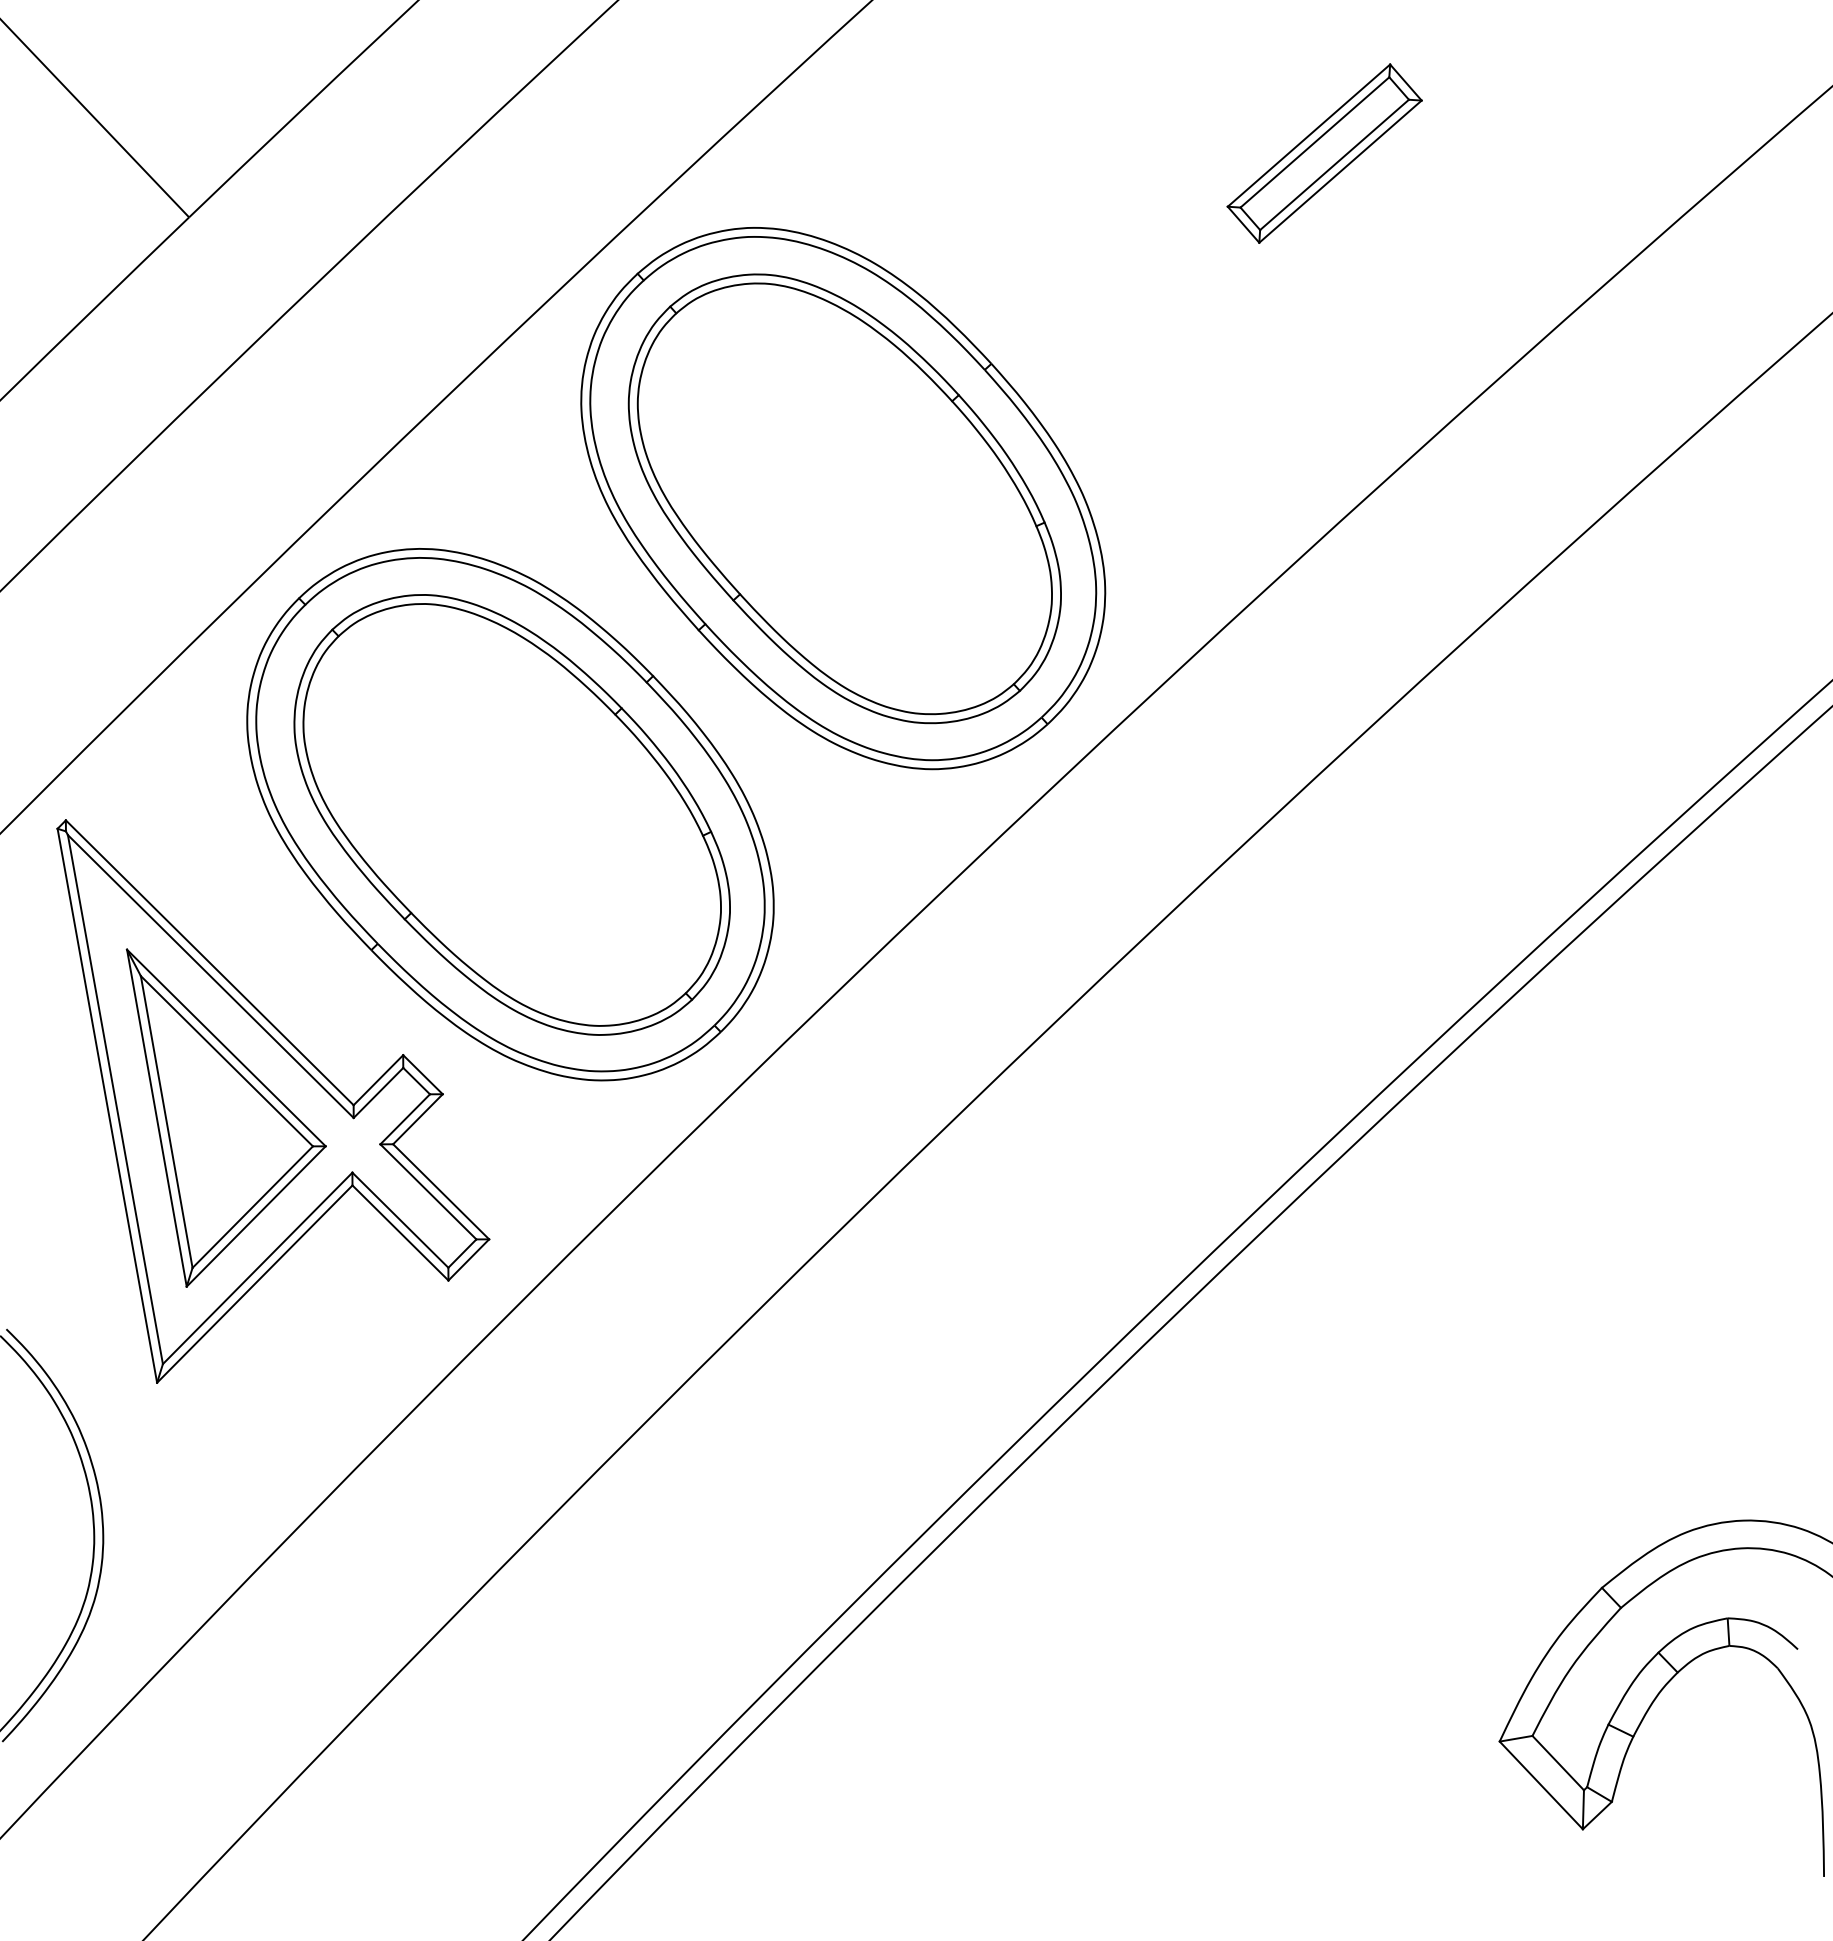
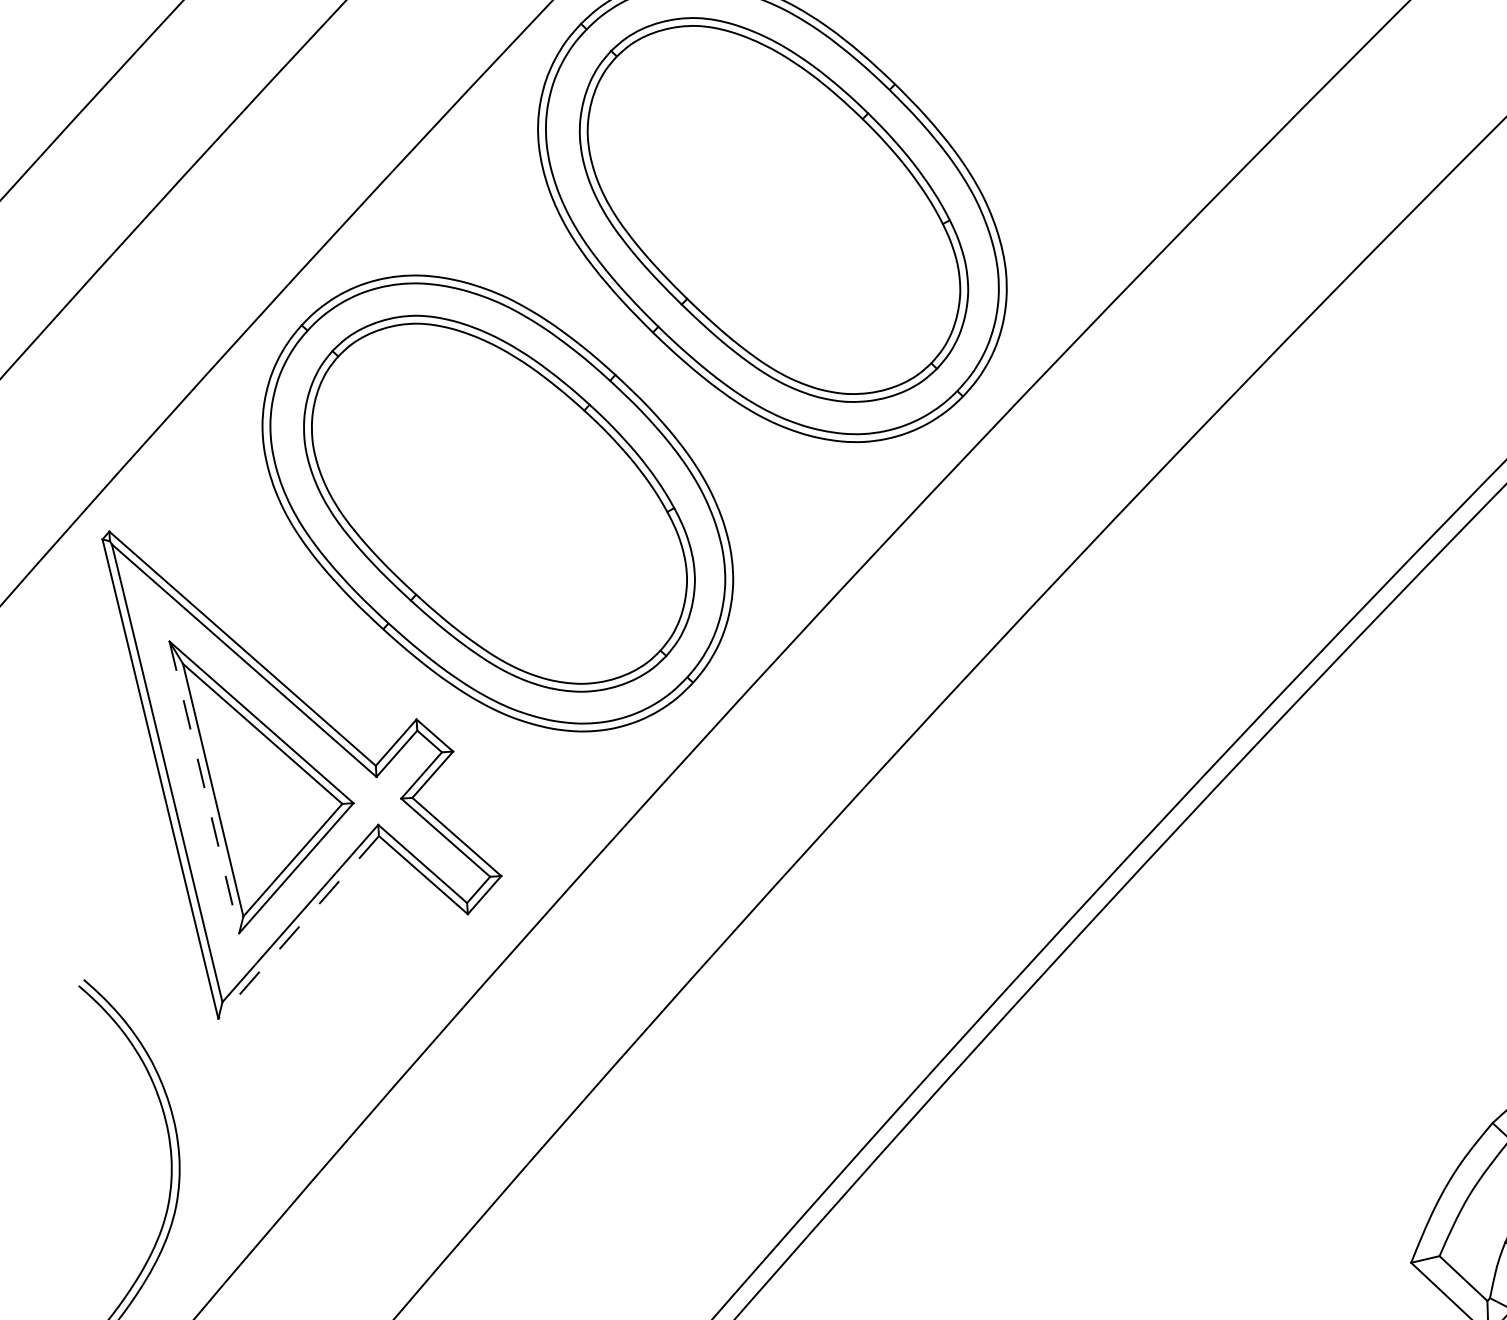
line: (156, 1118) -> (204, 787), solid -> dashed
line: (254, 1284) -> (298, 927), solid -> dashed

